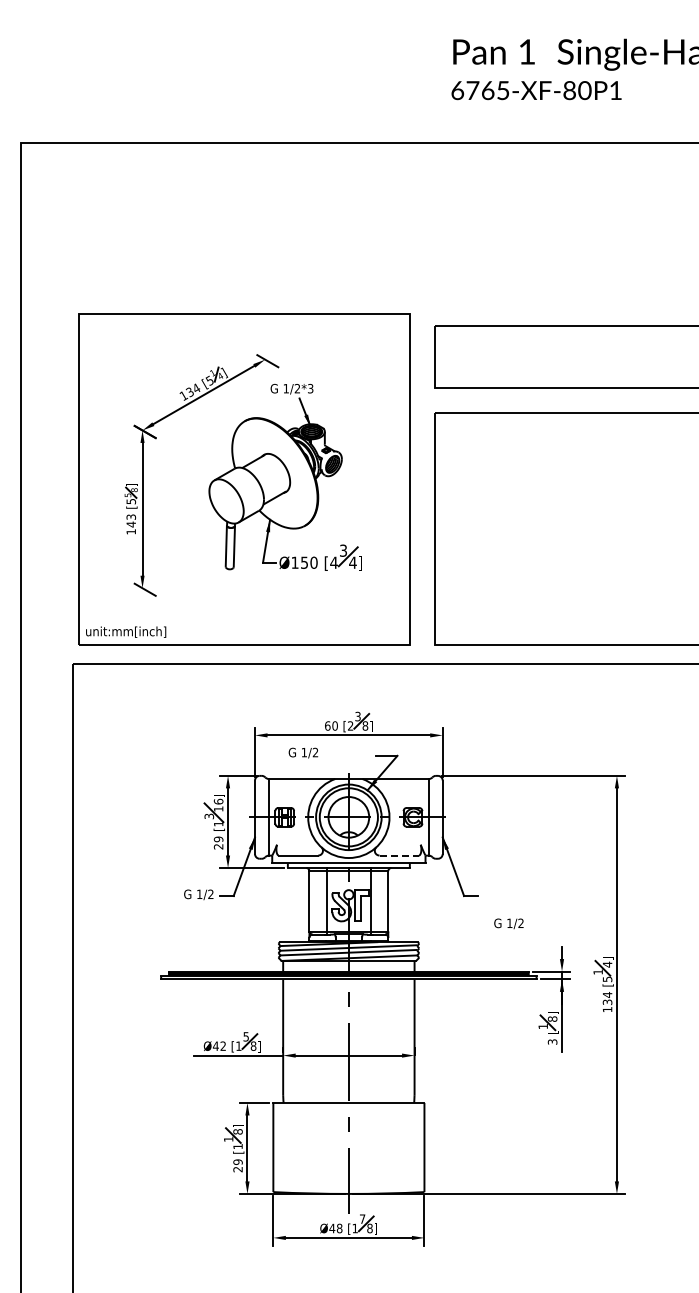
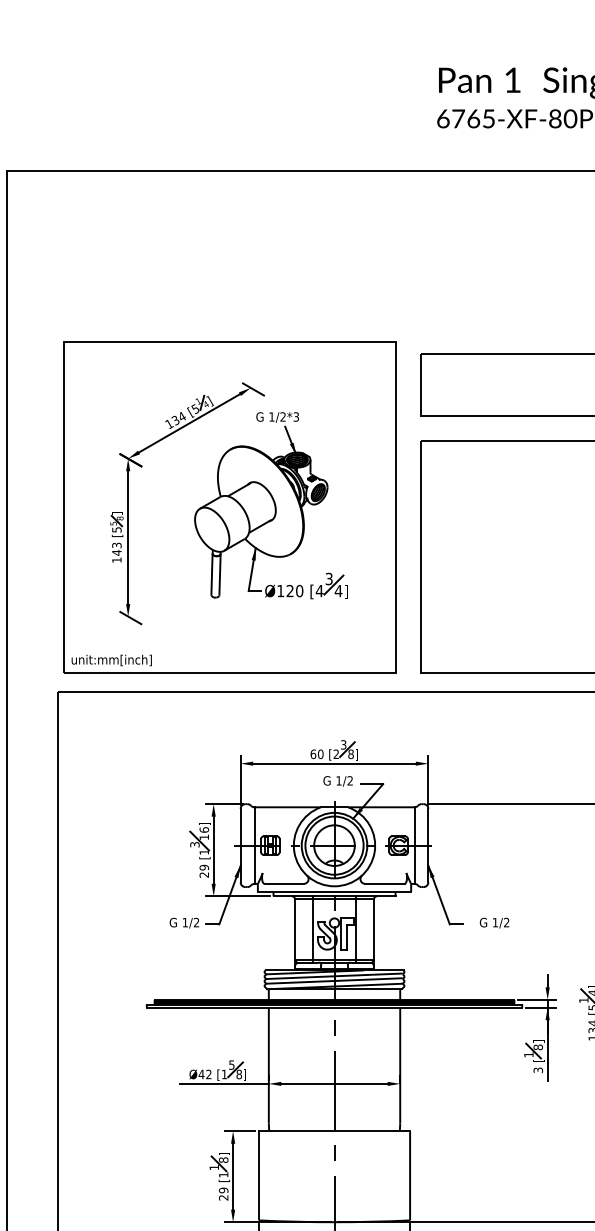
text: (304, 562) -> (290, 590), Ø150 -> Ø120
text: (303, 752) -> (338, 780), moved
line: (399, 855) -> (385, 883), dashed -> solid
text: (508, 923) -> (494, 922), moved

